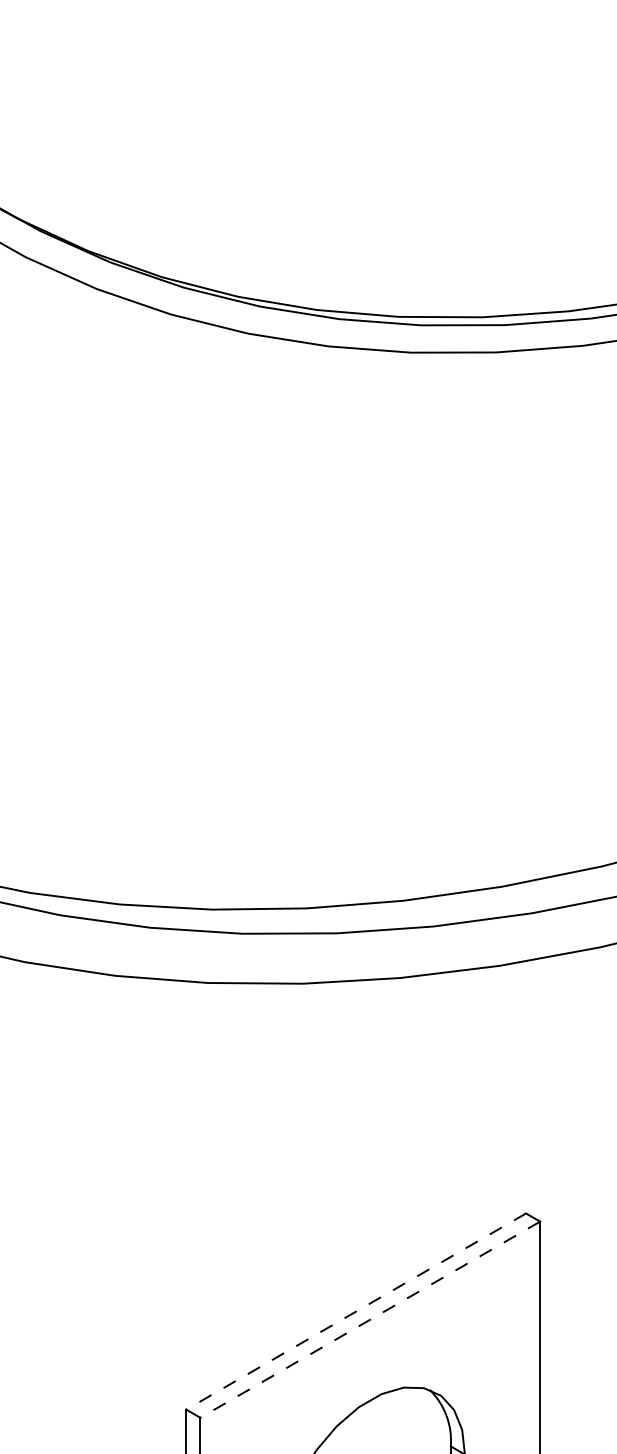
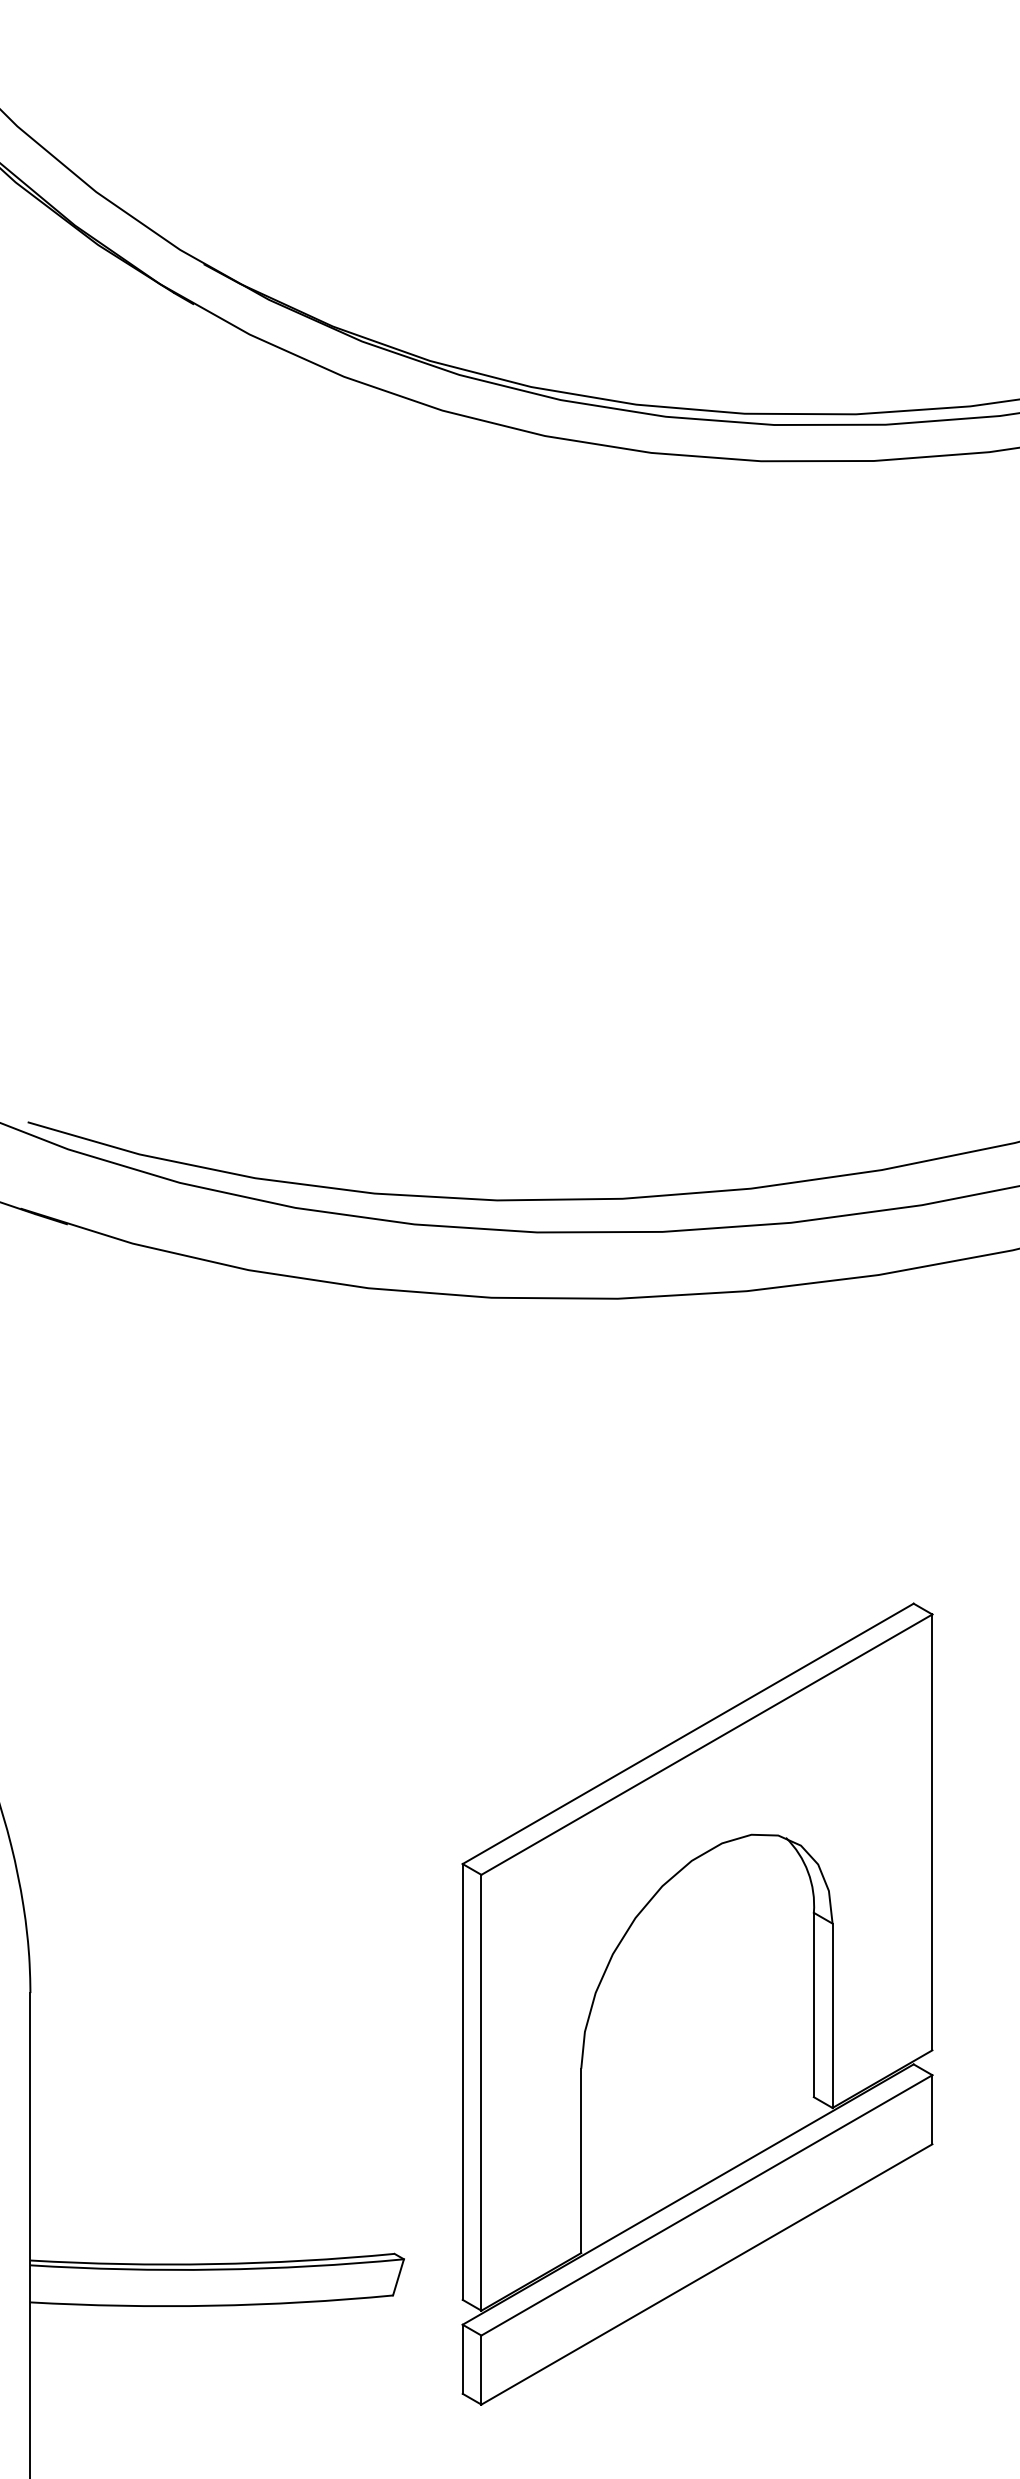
line: (355, 1312) -> (687, 1734), dashed -> solid
line: (369, 1319) -> (706, 1744), dashed -> solid

